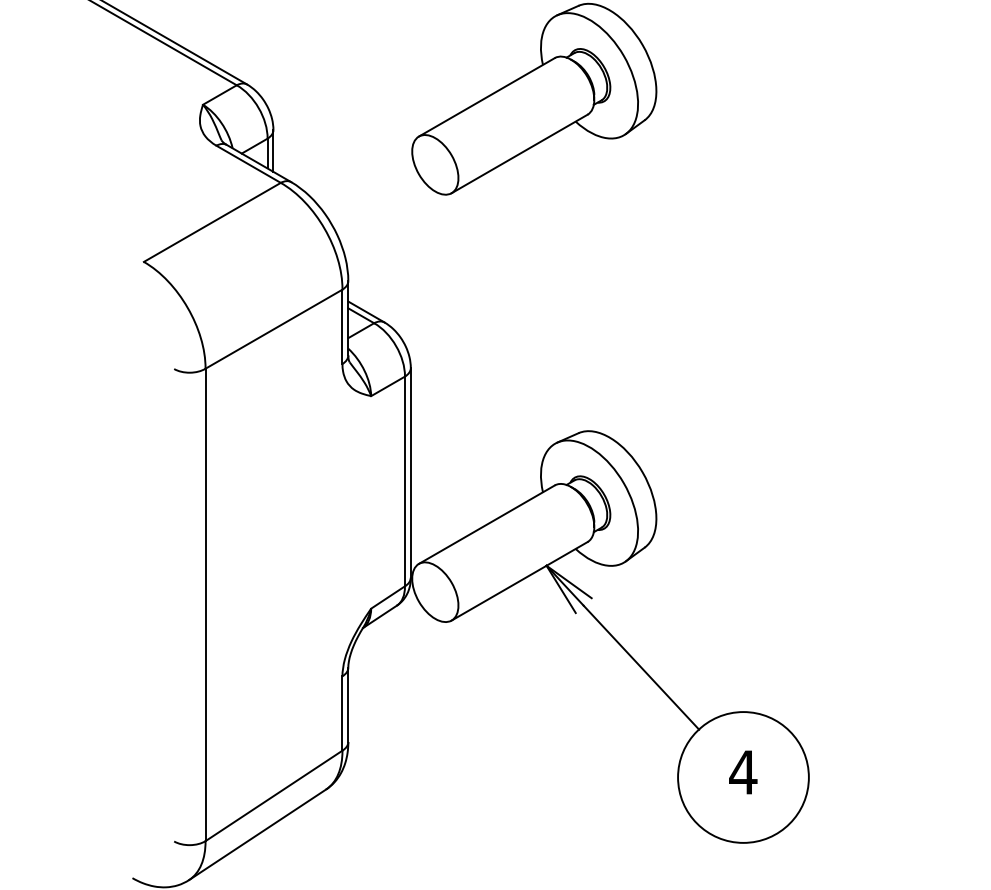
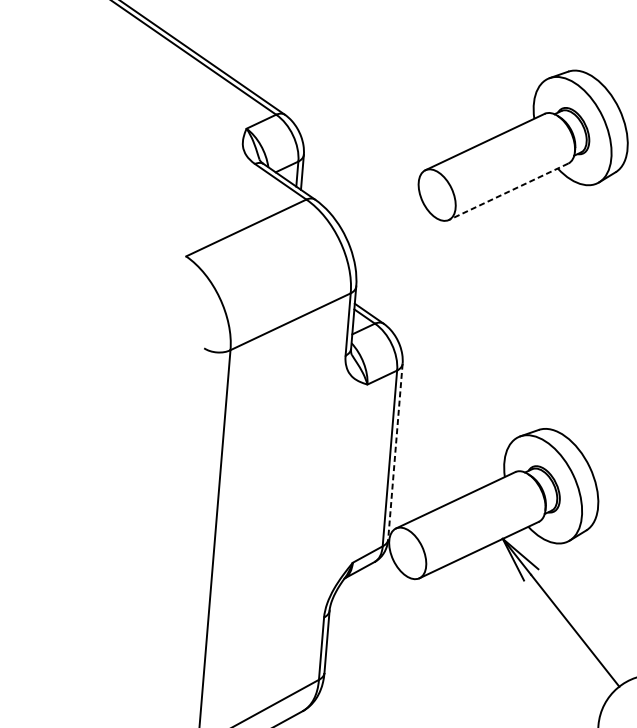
line: (519, 154) -> (508, 192), solid -> dashed
line: (410, 472) -> (395, 451), solid -> dashed

